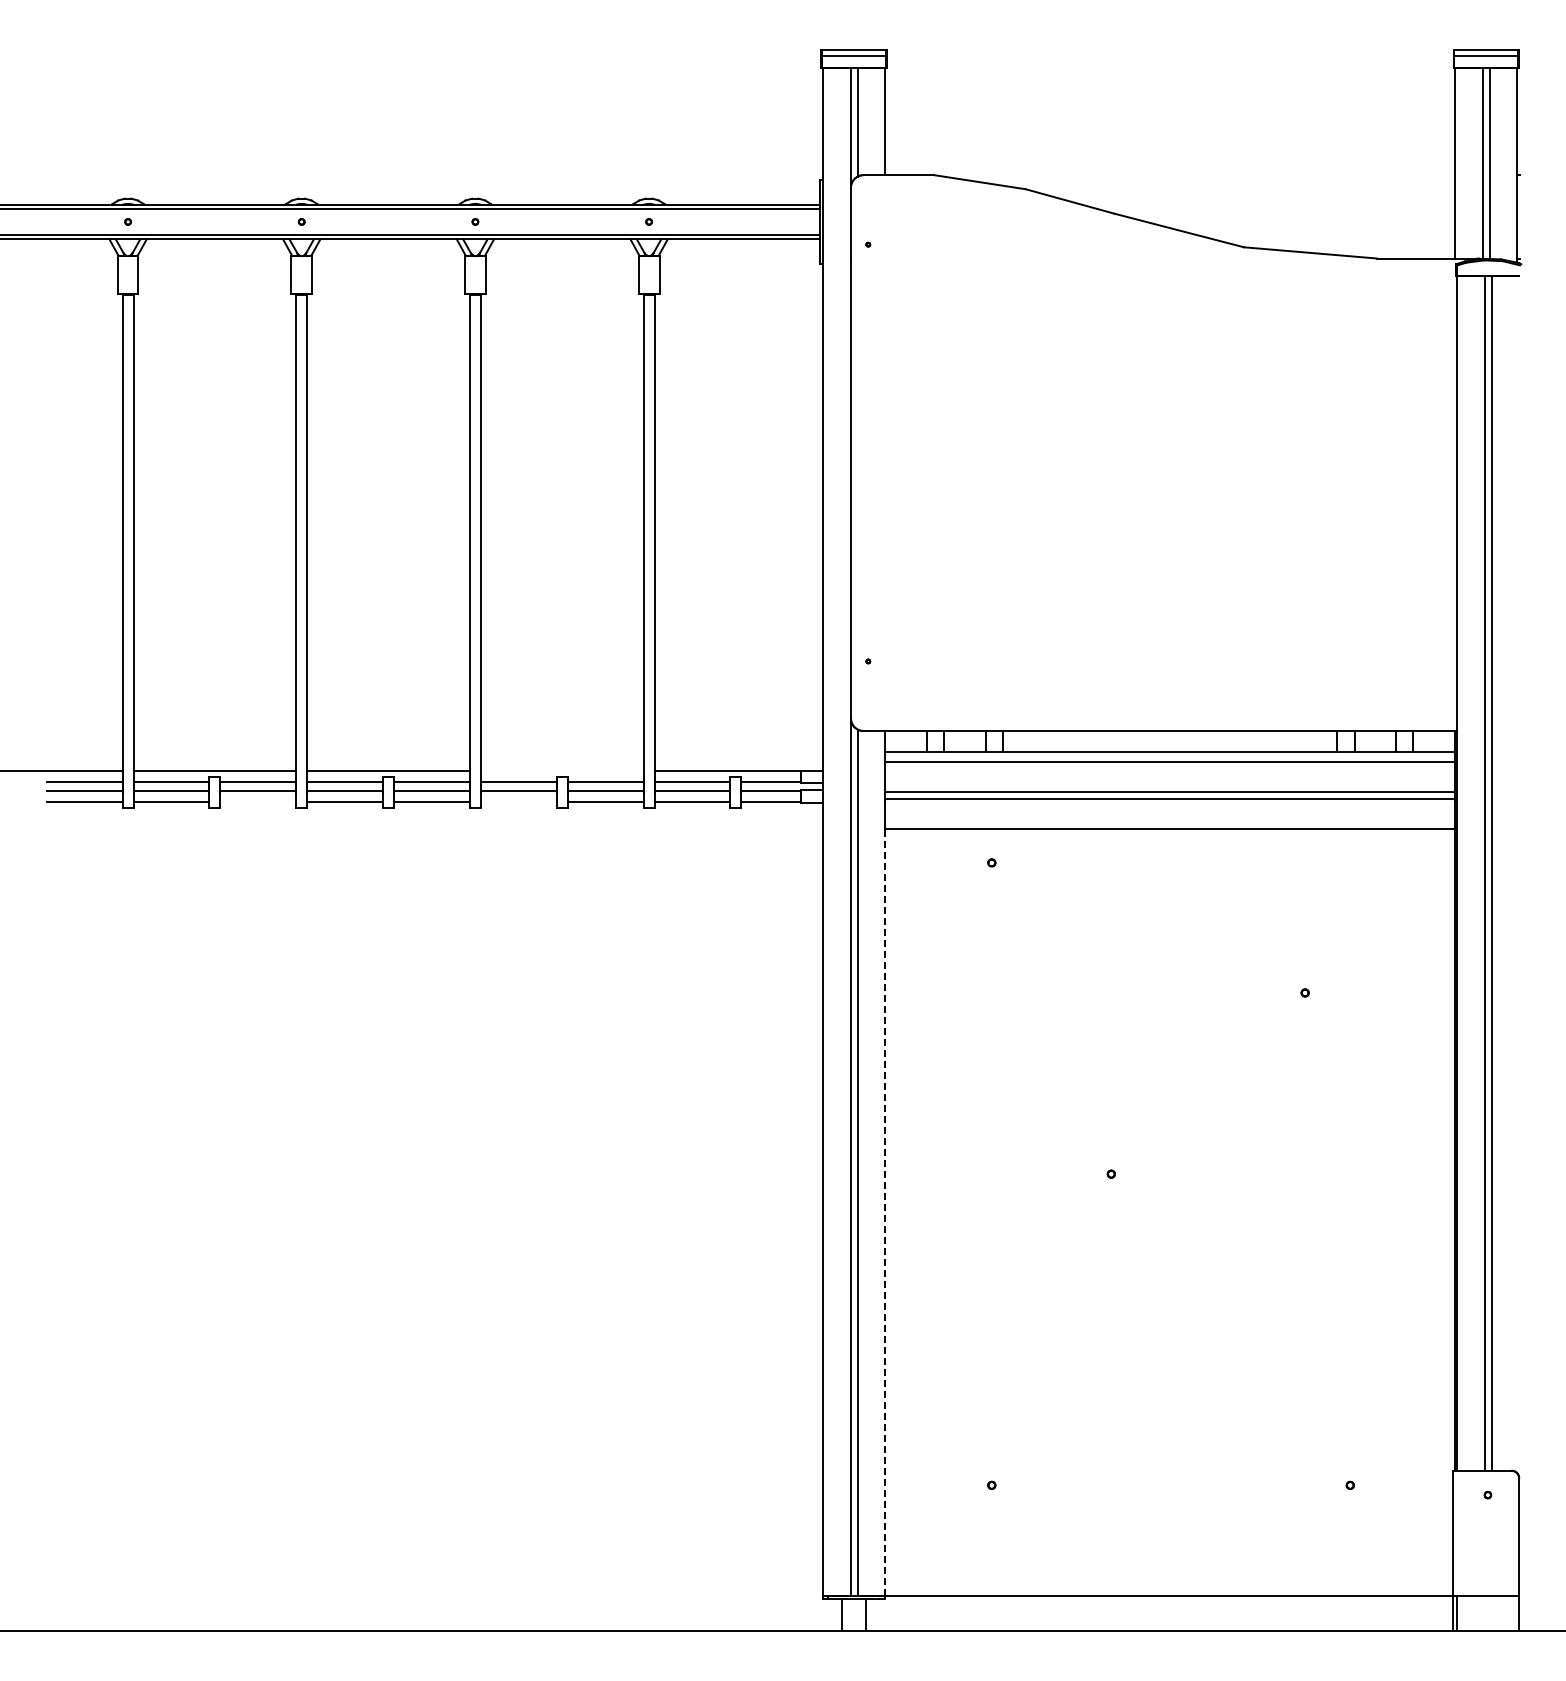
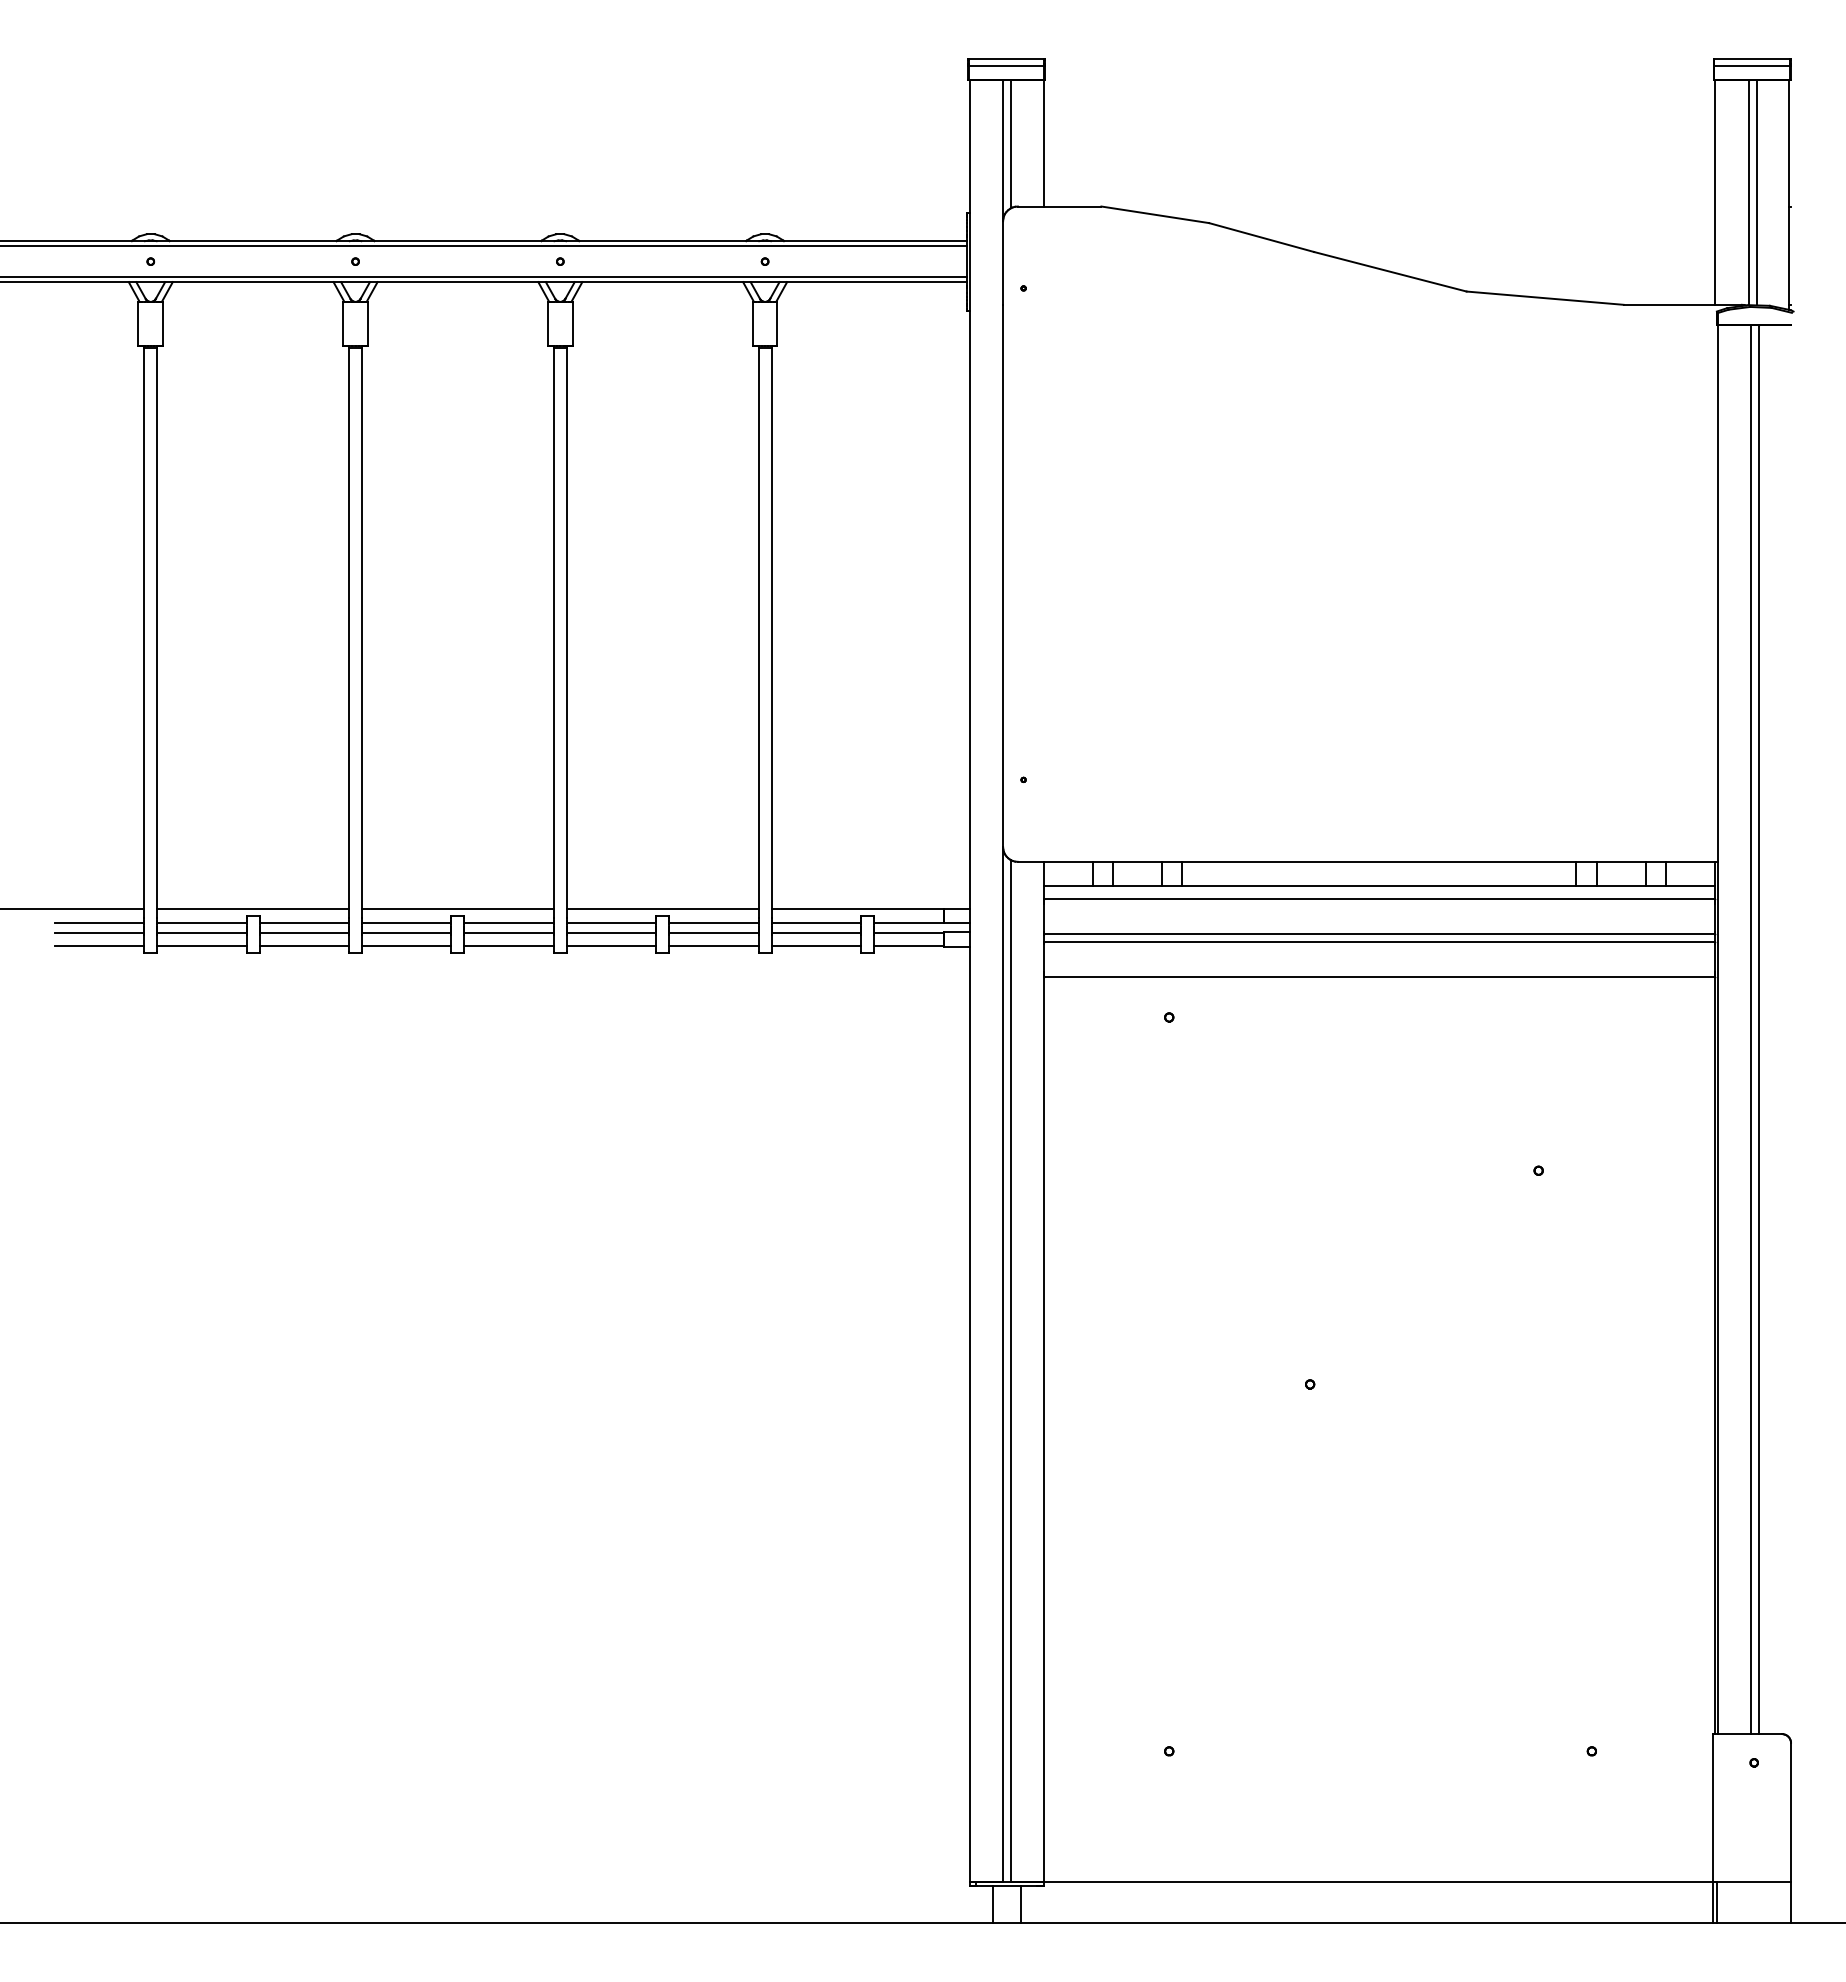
line: (561, 771) -> (661, 909), added
line: (258, 802) -> (304, 946), added
line: (518, 802) -> (611, 946), added
line: (885, 1211) -> (1043, 1428), dashed -> solid

